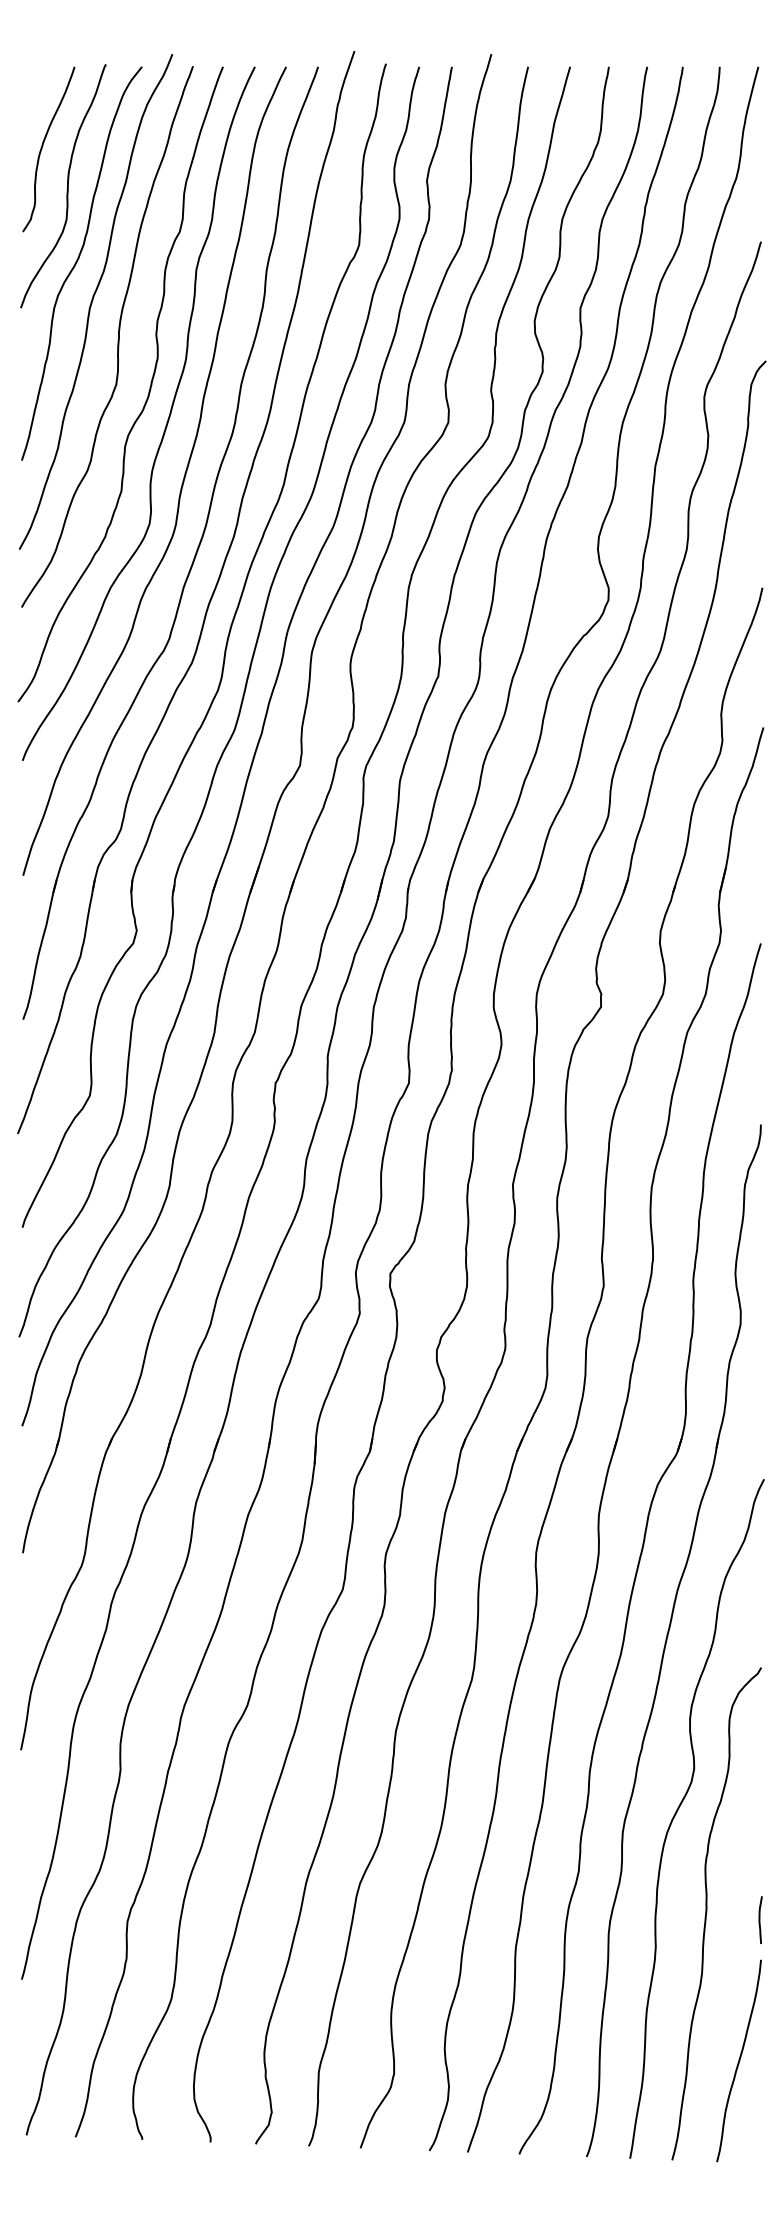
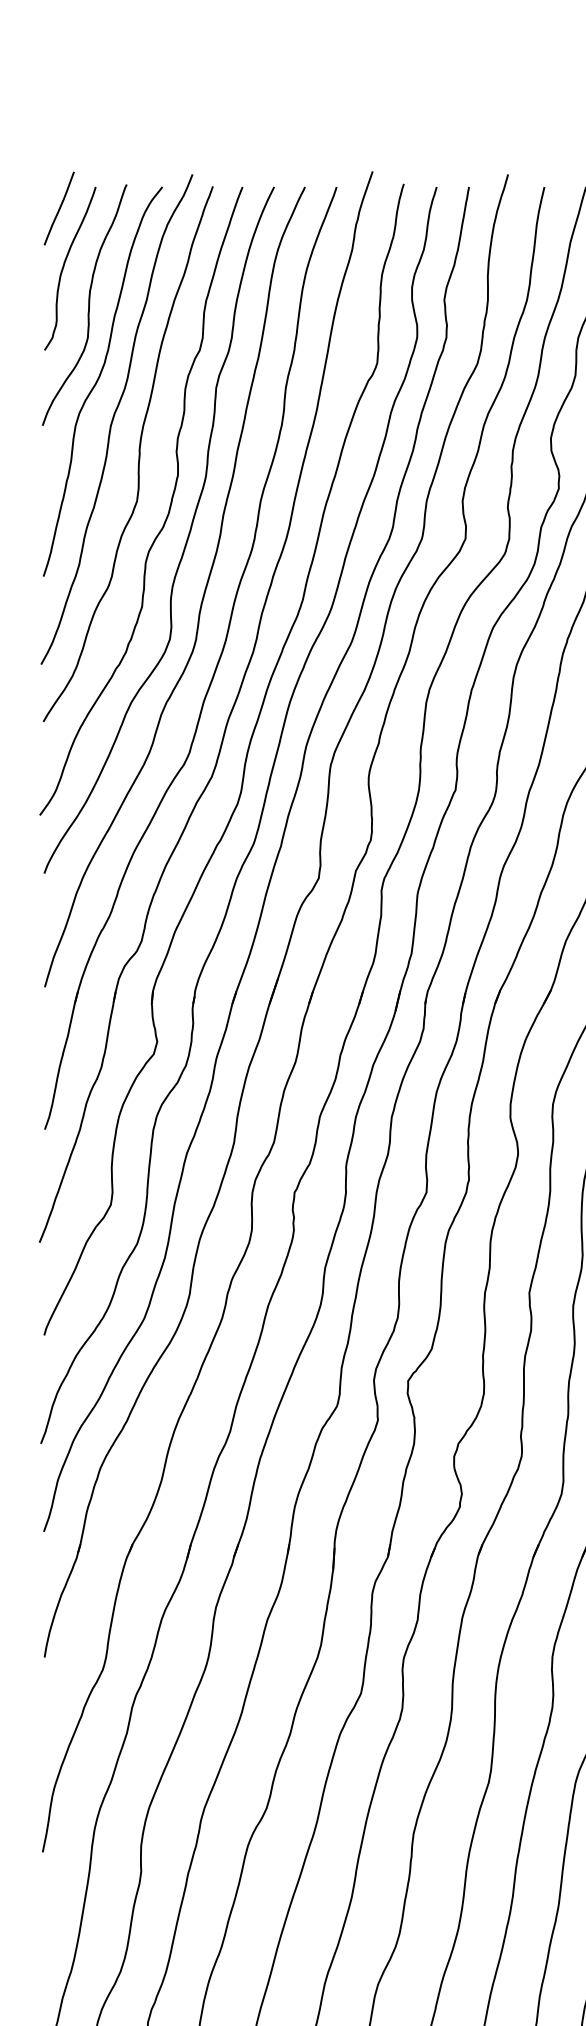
line: (37, 88) -> (59, 208), added

